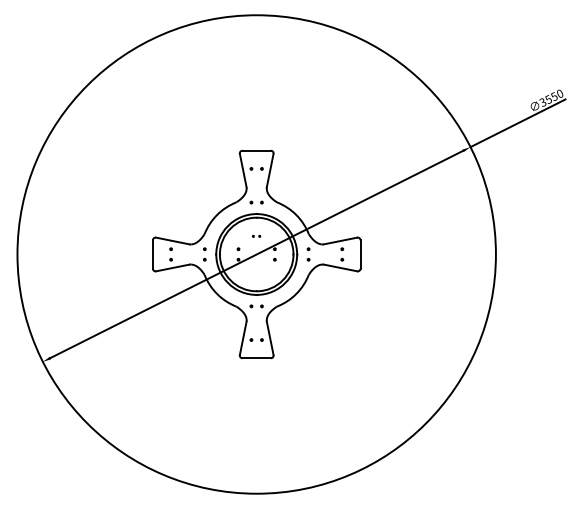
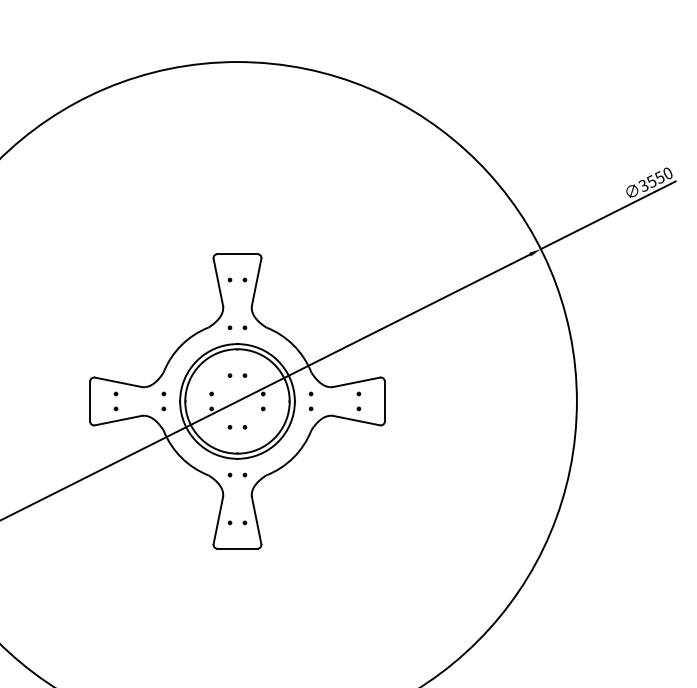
part: (256, 236) -> (237, 375), size x1.67
part: (256, 272) -> (237, 427), added

